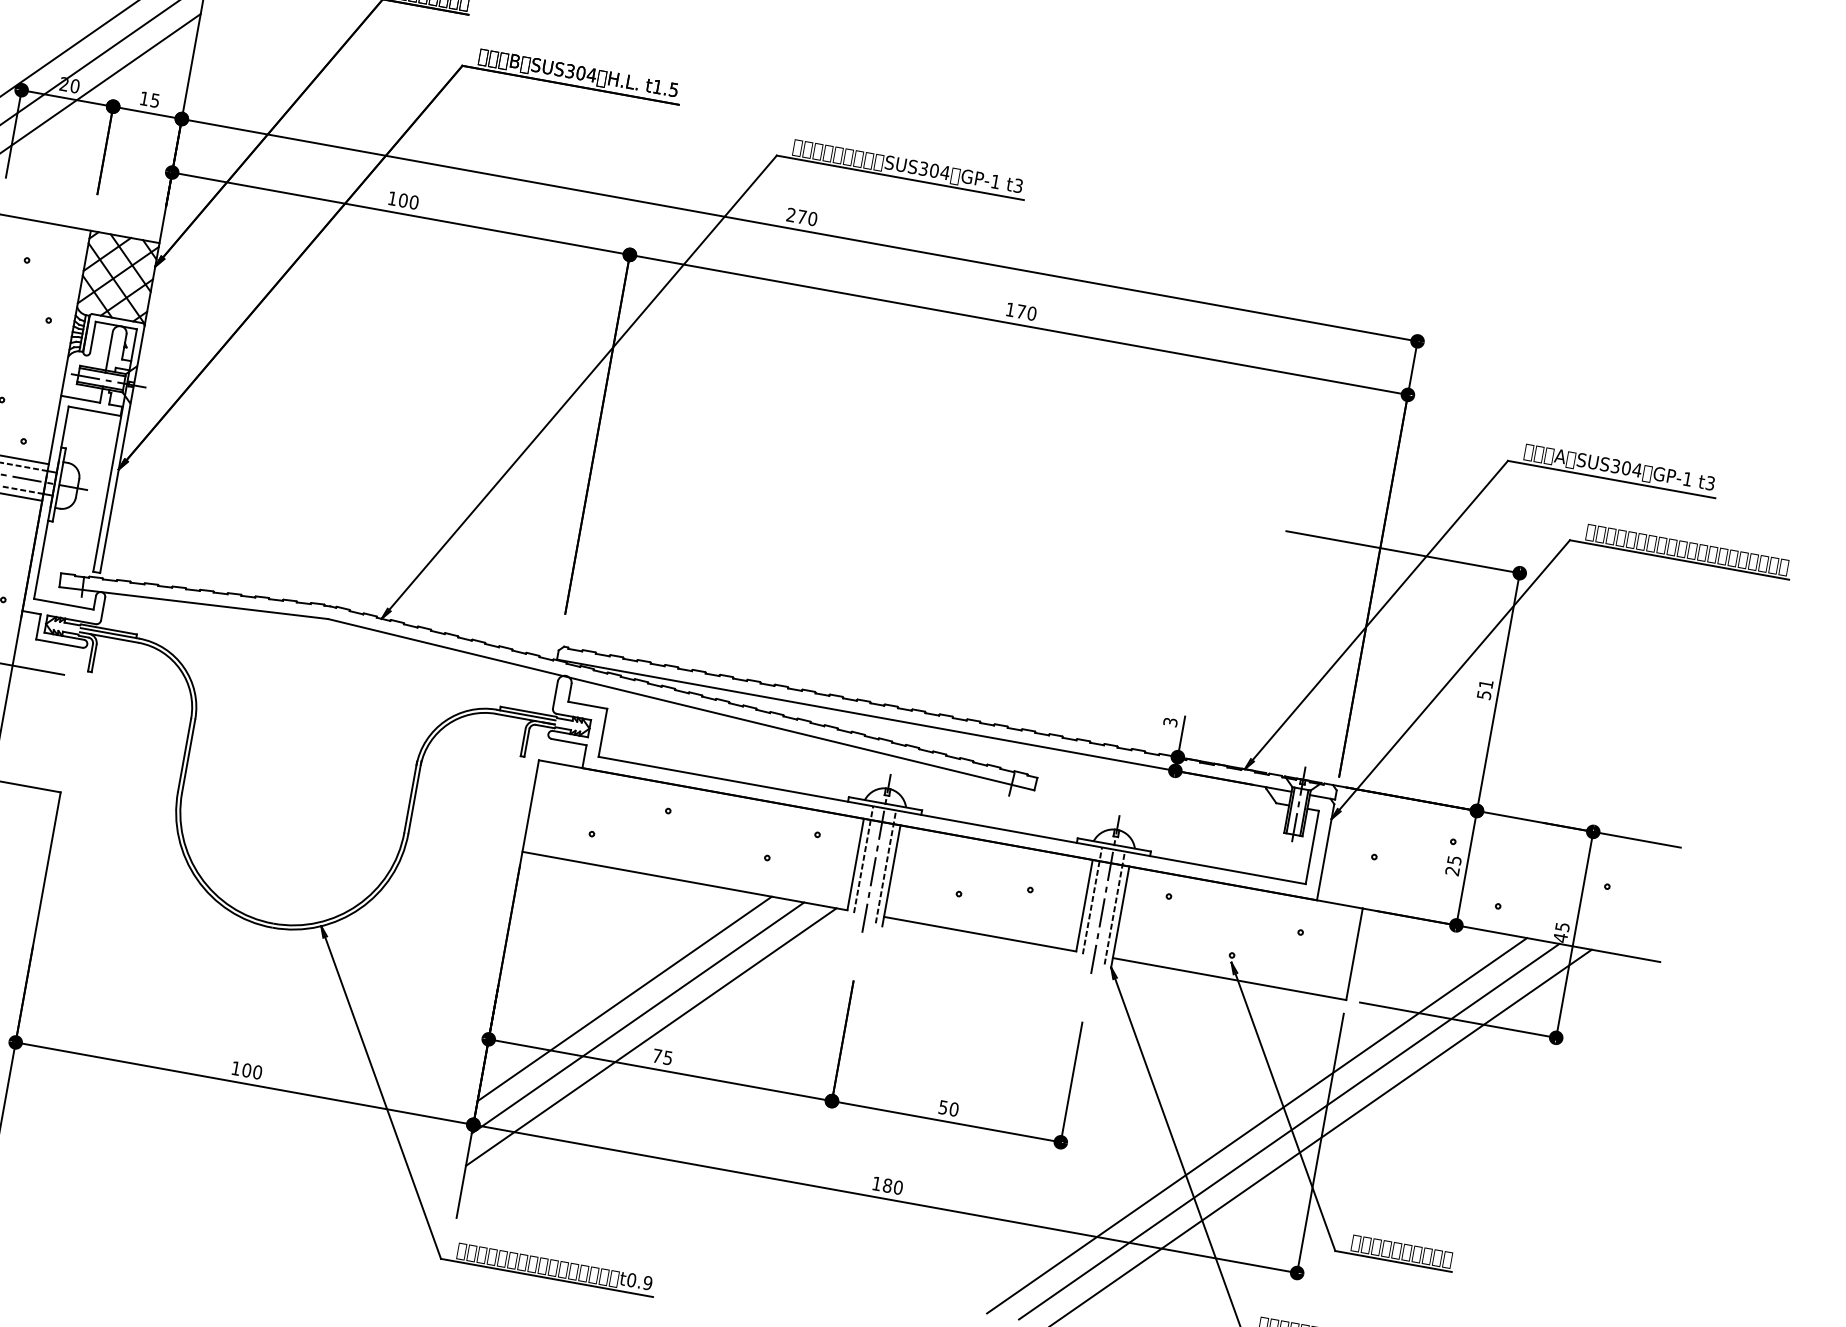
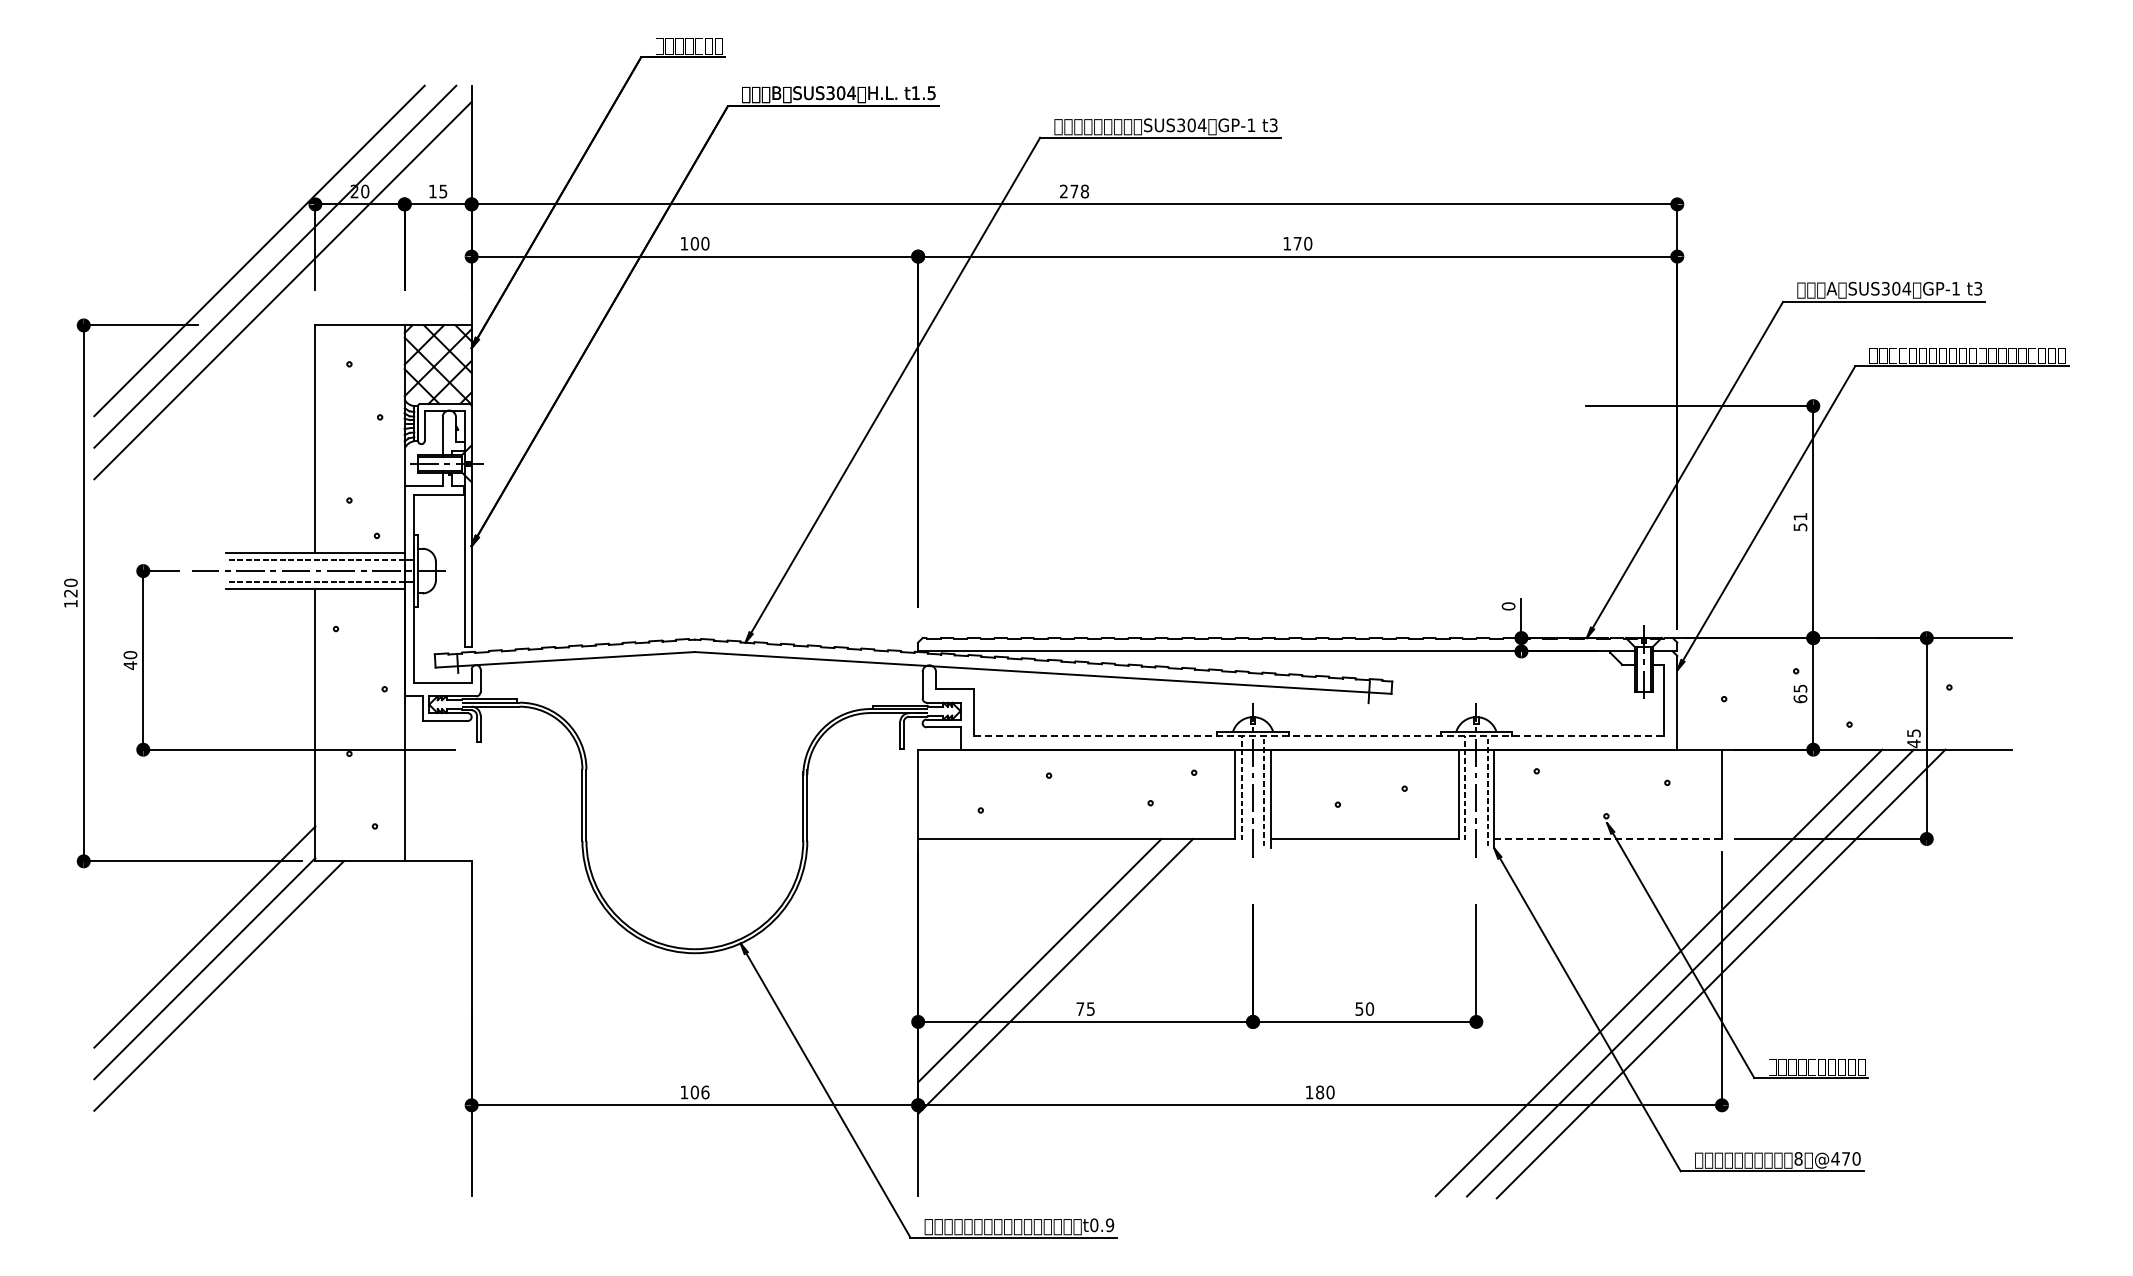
text: (812, 218) -> (1084, 191), 270 -> 278
text: (1170, 722) -> (1508, 606), 3 -> 0
line: (951, 820) -> (1318, 736), solid -> dashed
text: (1452, 871) -> (1800, 699), 25 -> 65
line: (1229, 979) -> (1608, 839), solid -> dashed
line: (651, 1037) -> (1071, 992), removed
text: (257, 1071) -> (705, 1091), 100 -> 106

